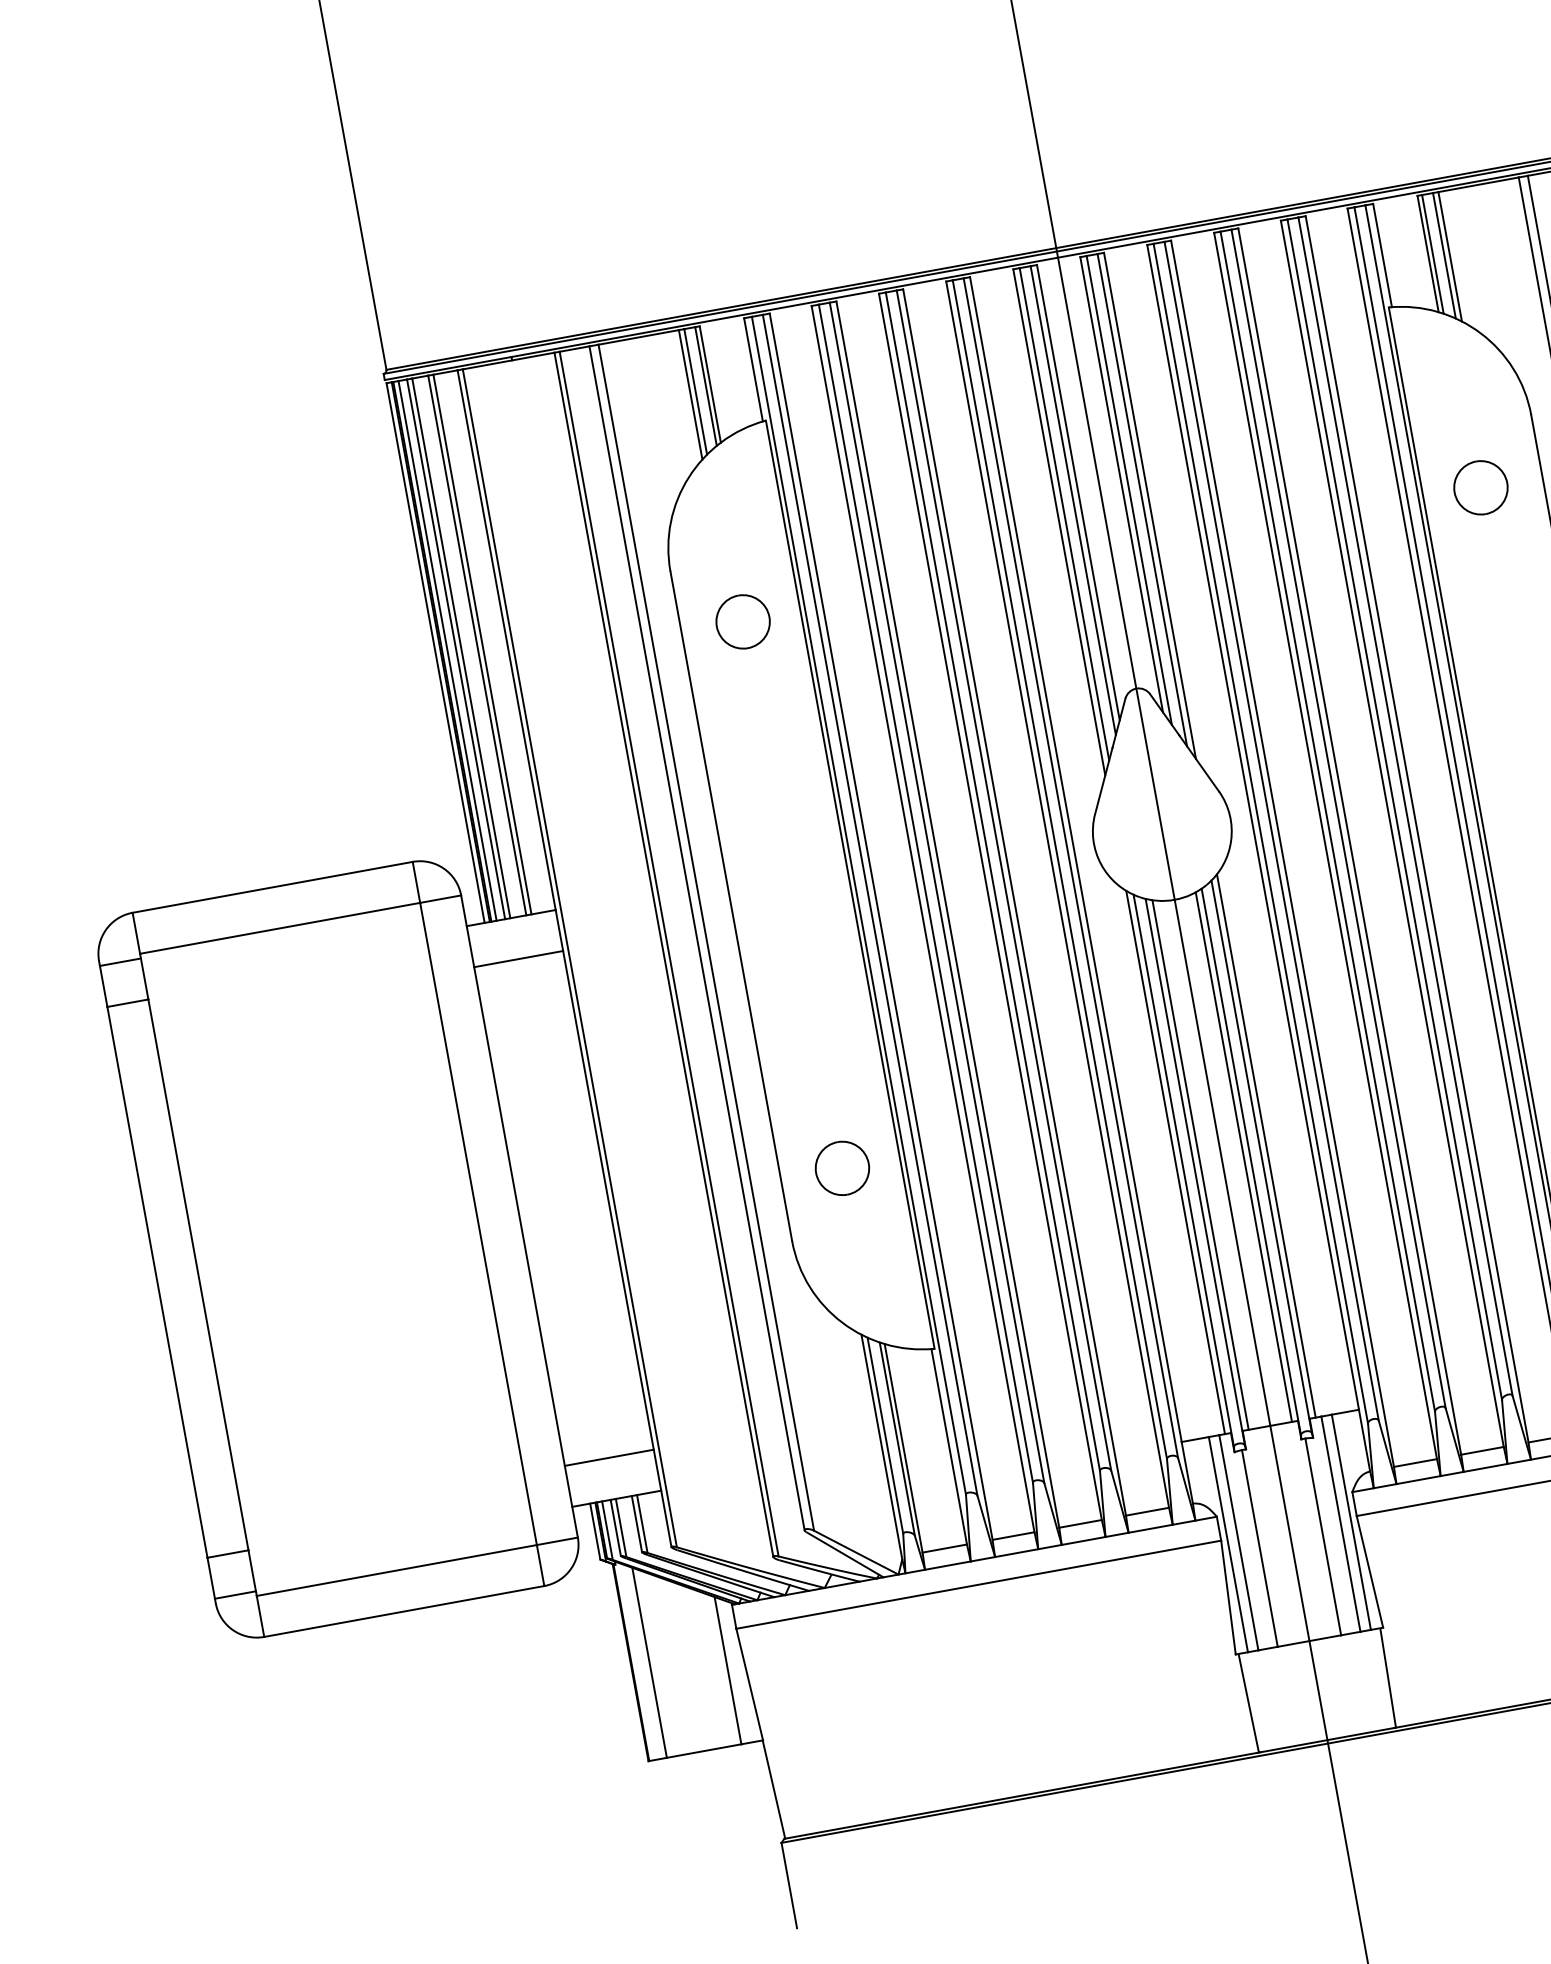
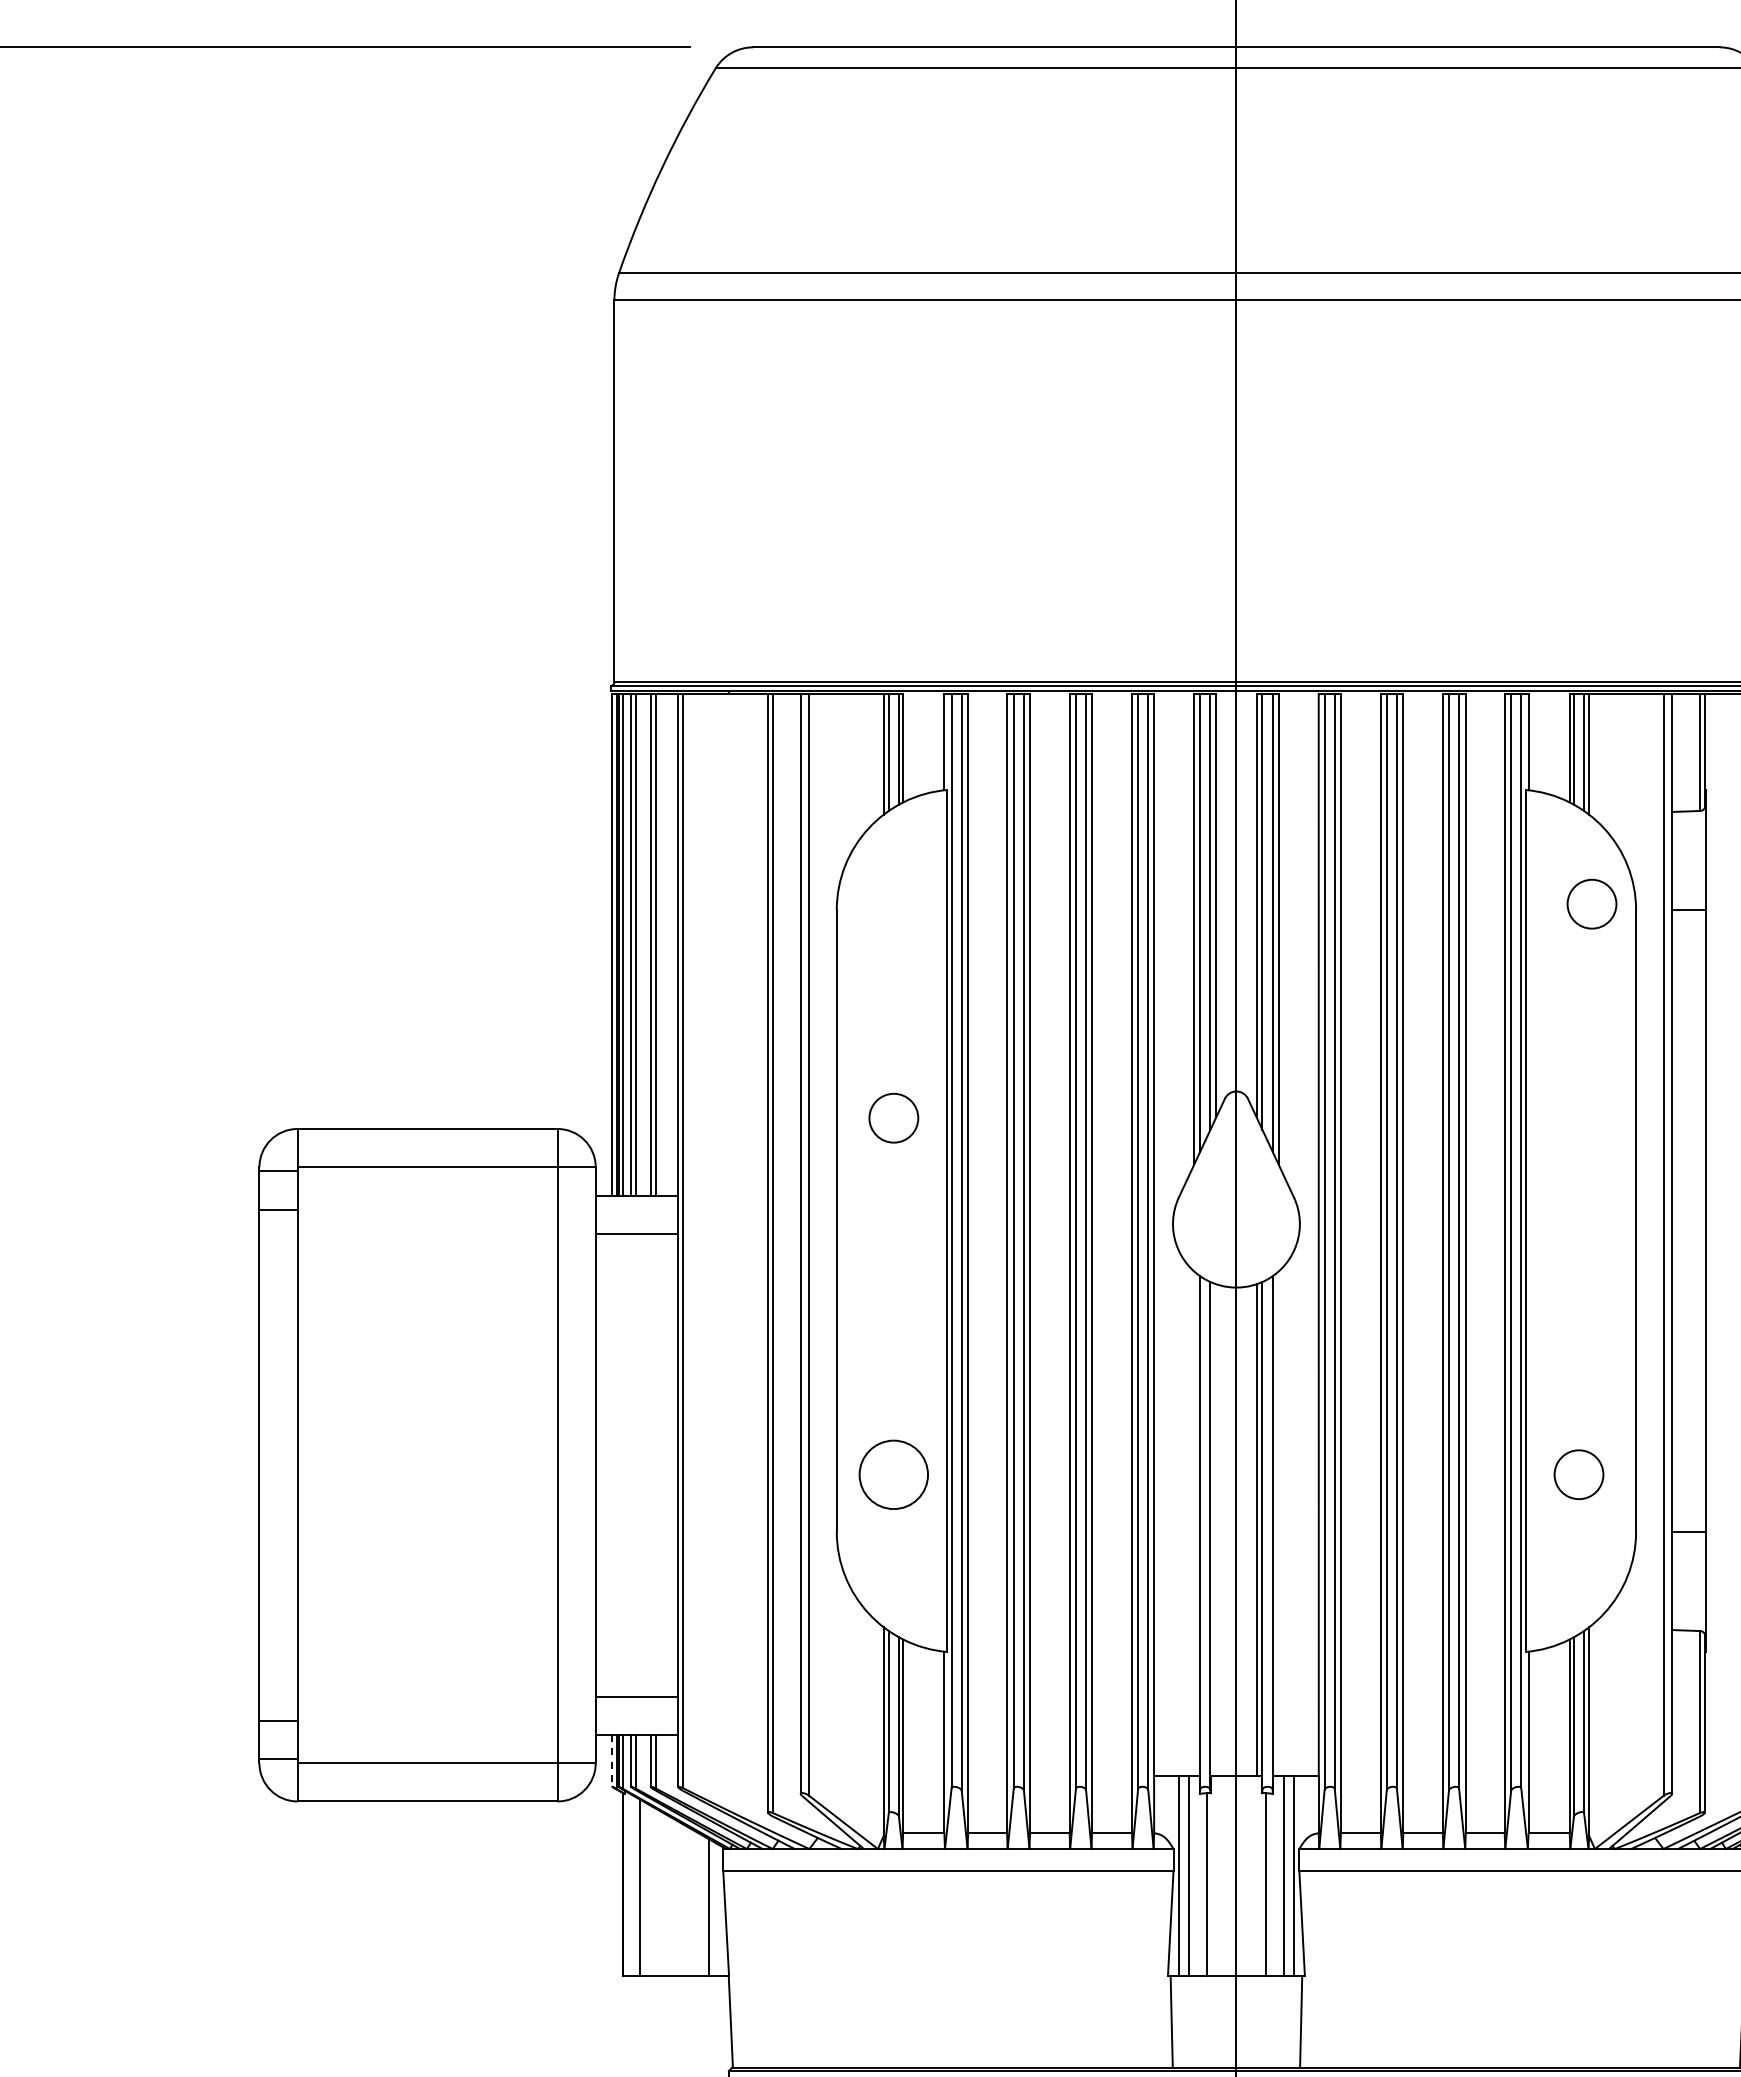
part: (1480, 487) -> (1591, 903), moved
part: (742, 621) -> (893, 1117), moved
line: (1266, 1145) -> (1278, 1523), removed
line: (1175, 1162) -> (1194, 1523), removed
line: (1200, 1165) -> (1216, 1530), removed
part: (842, 1168) -> (893, 1474), size x1.4
line: (595, 1531) -> (612, 1760), solid -> dashed

